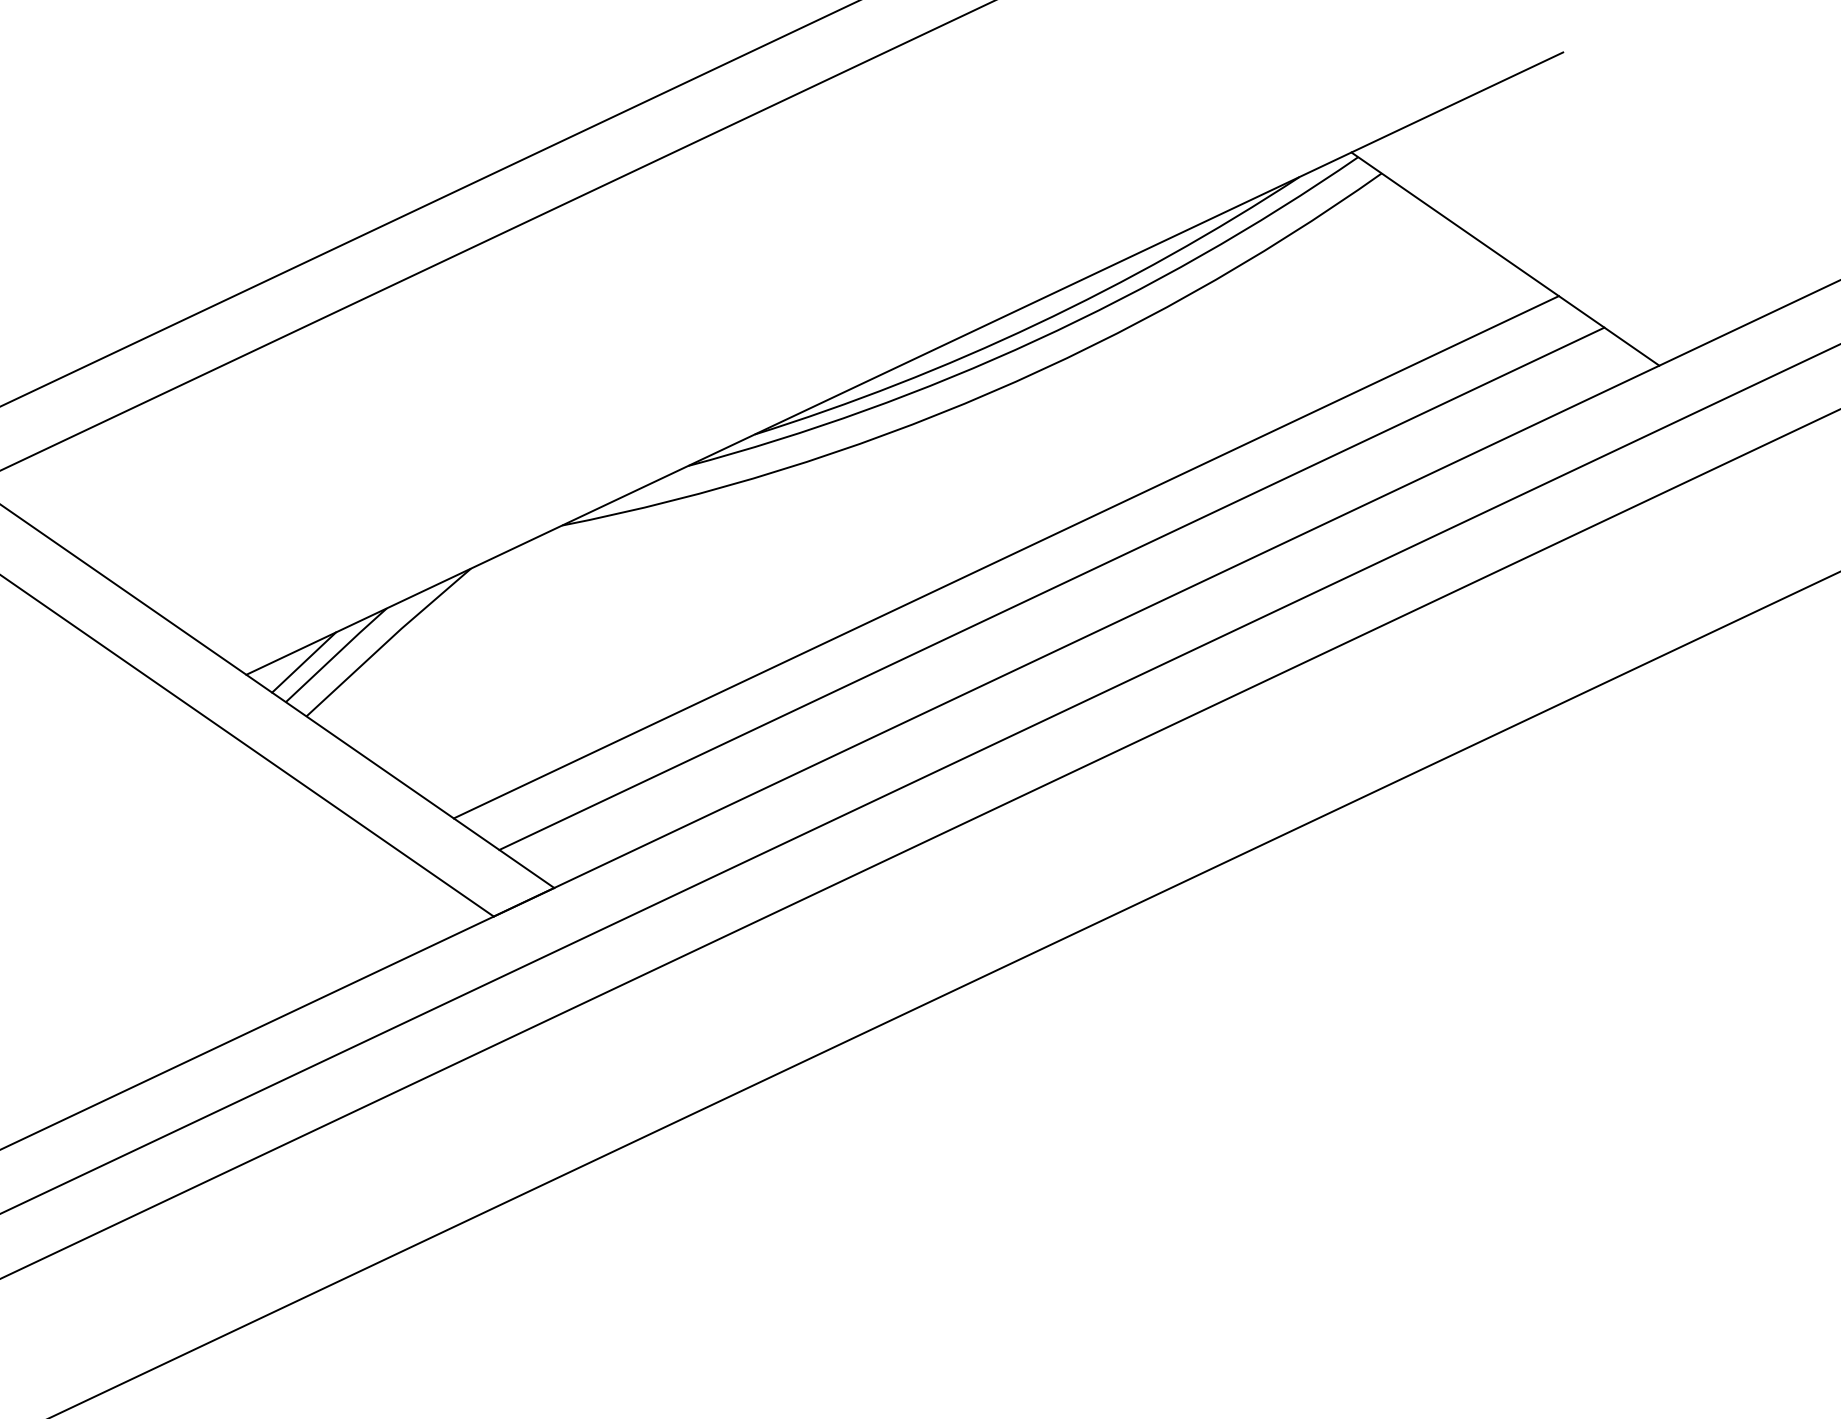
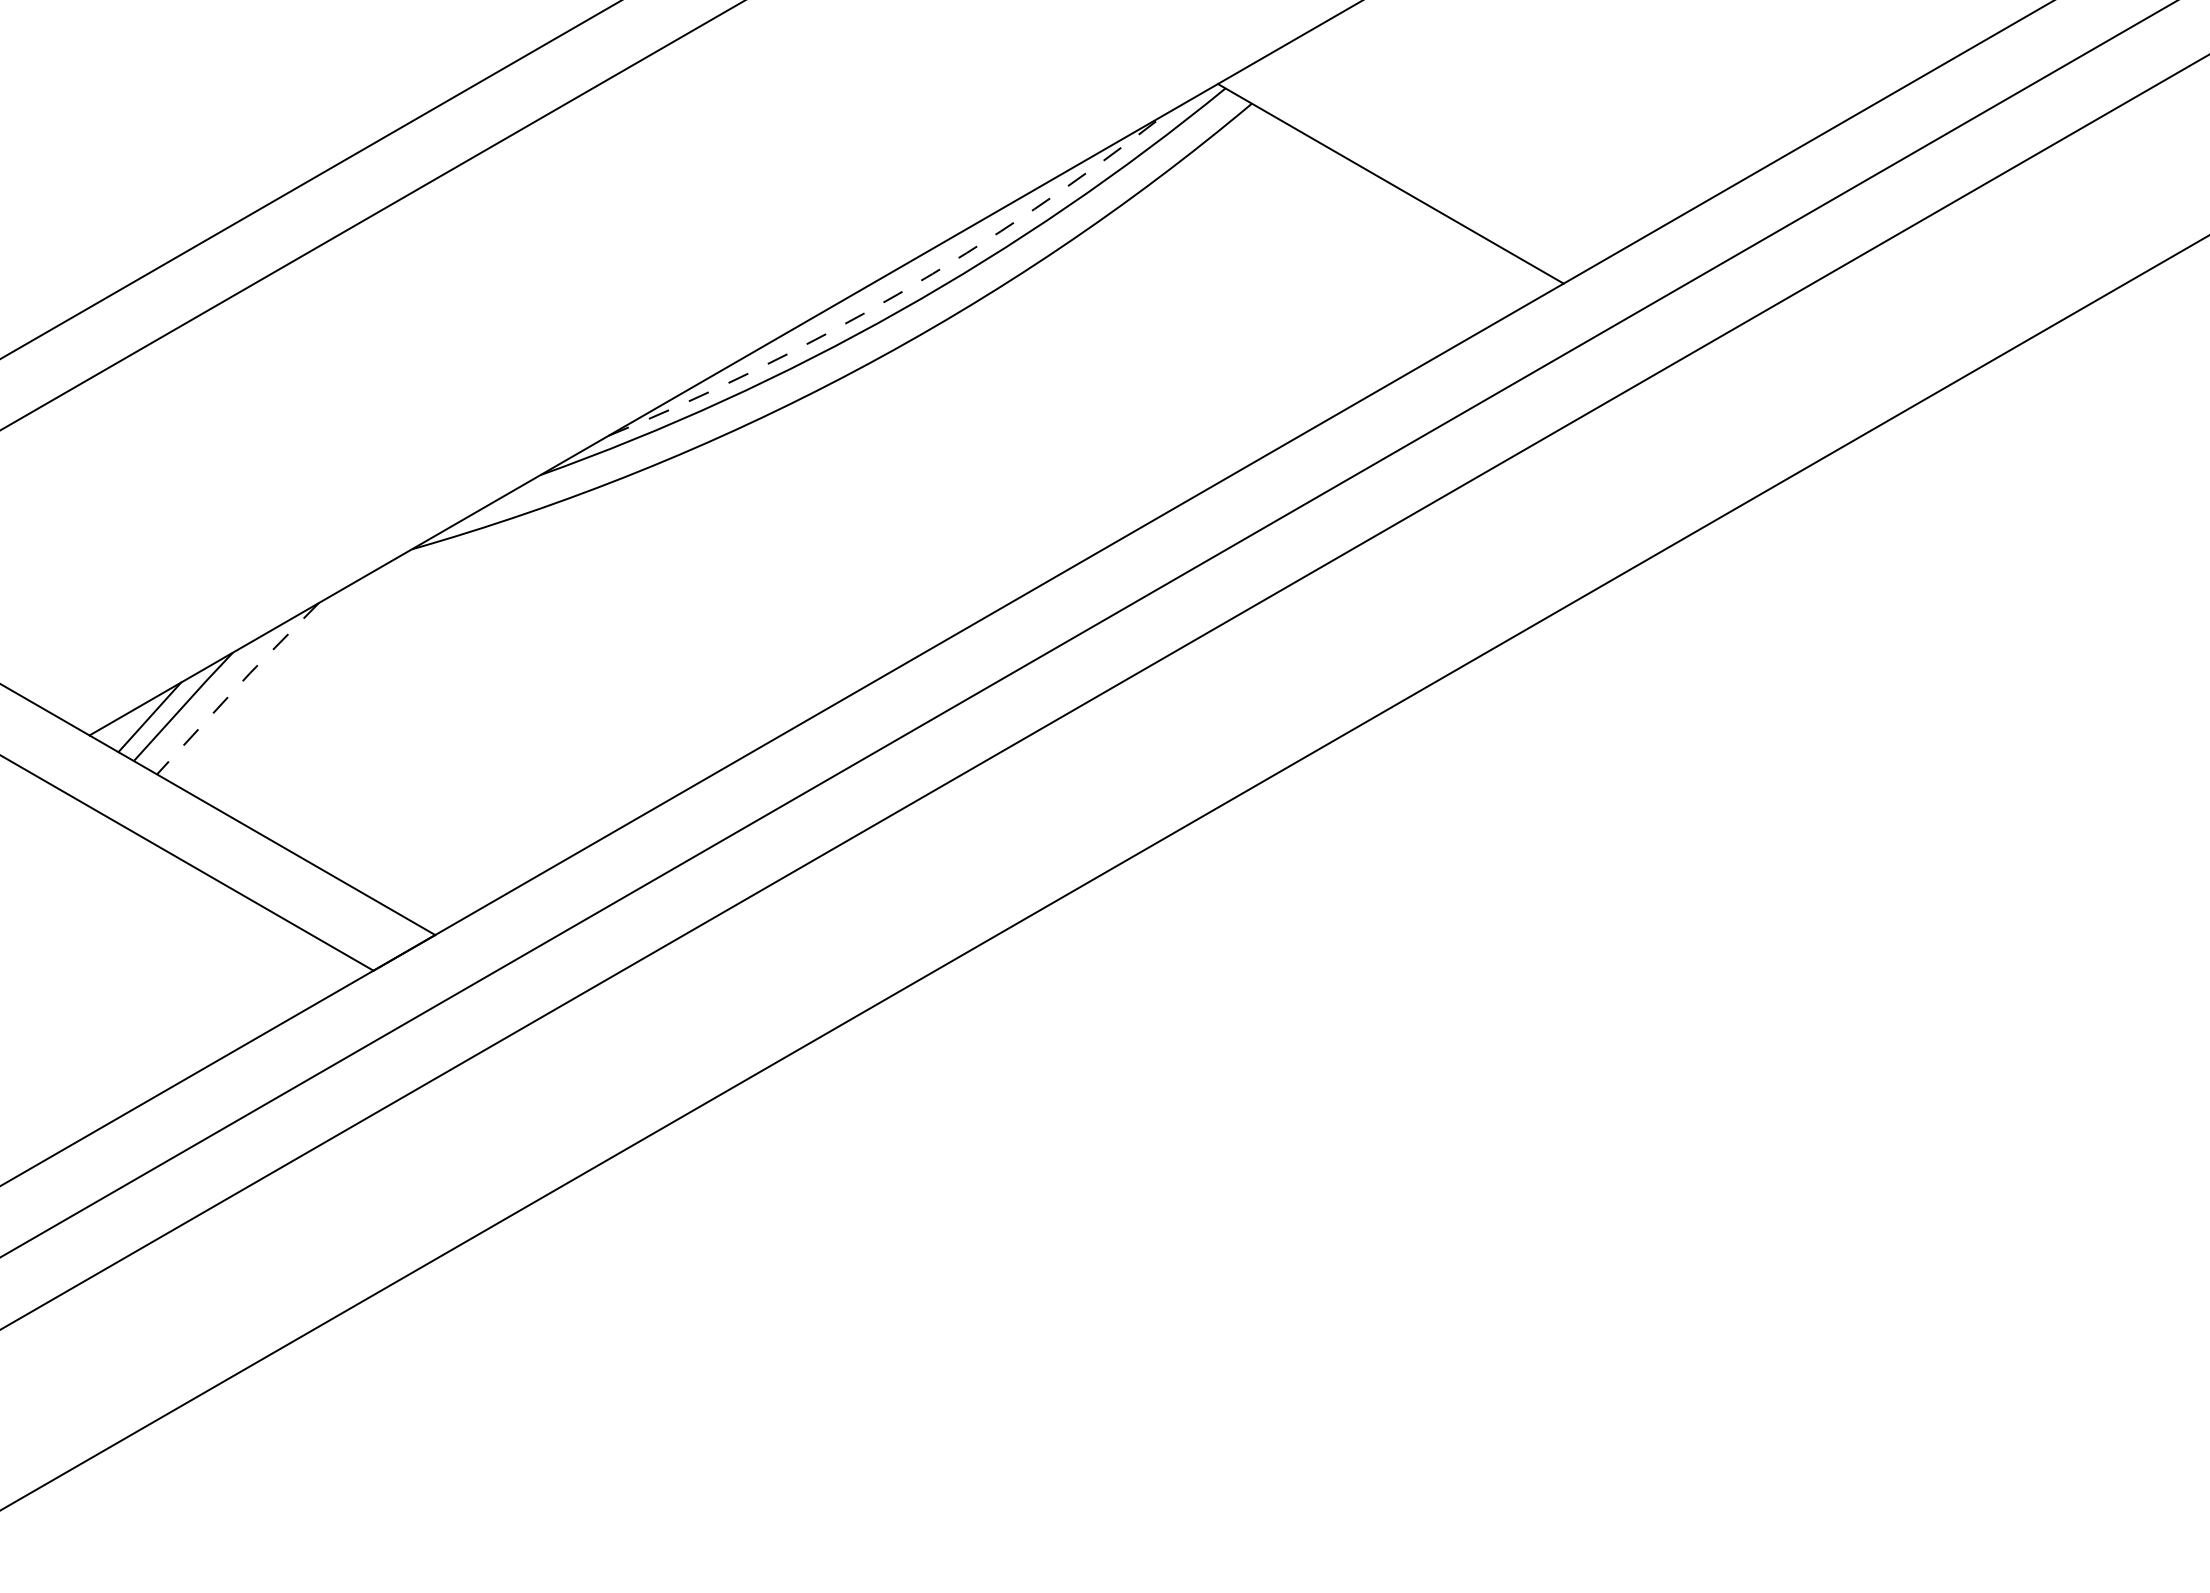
arc: (1035, 324) -> (897, 294), solid -> dashed
line: (1006, 556) -> (886, 543), removed
line: (1051, 588) -> (937, 573), removed
line: (387, 641) -> (236, 687), solid -> dashed

